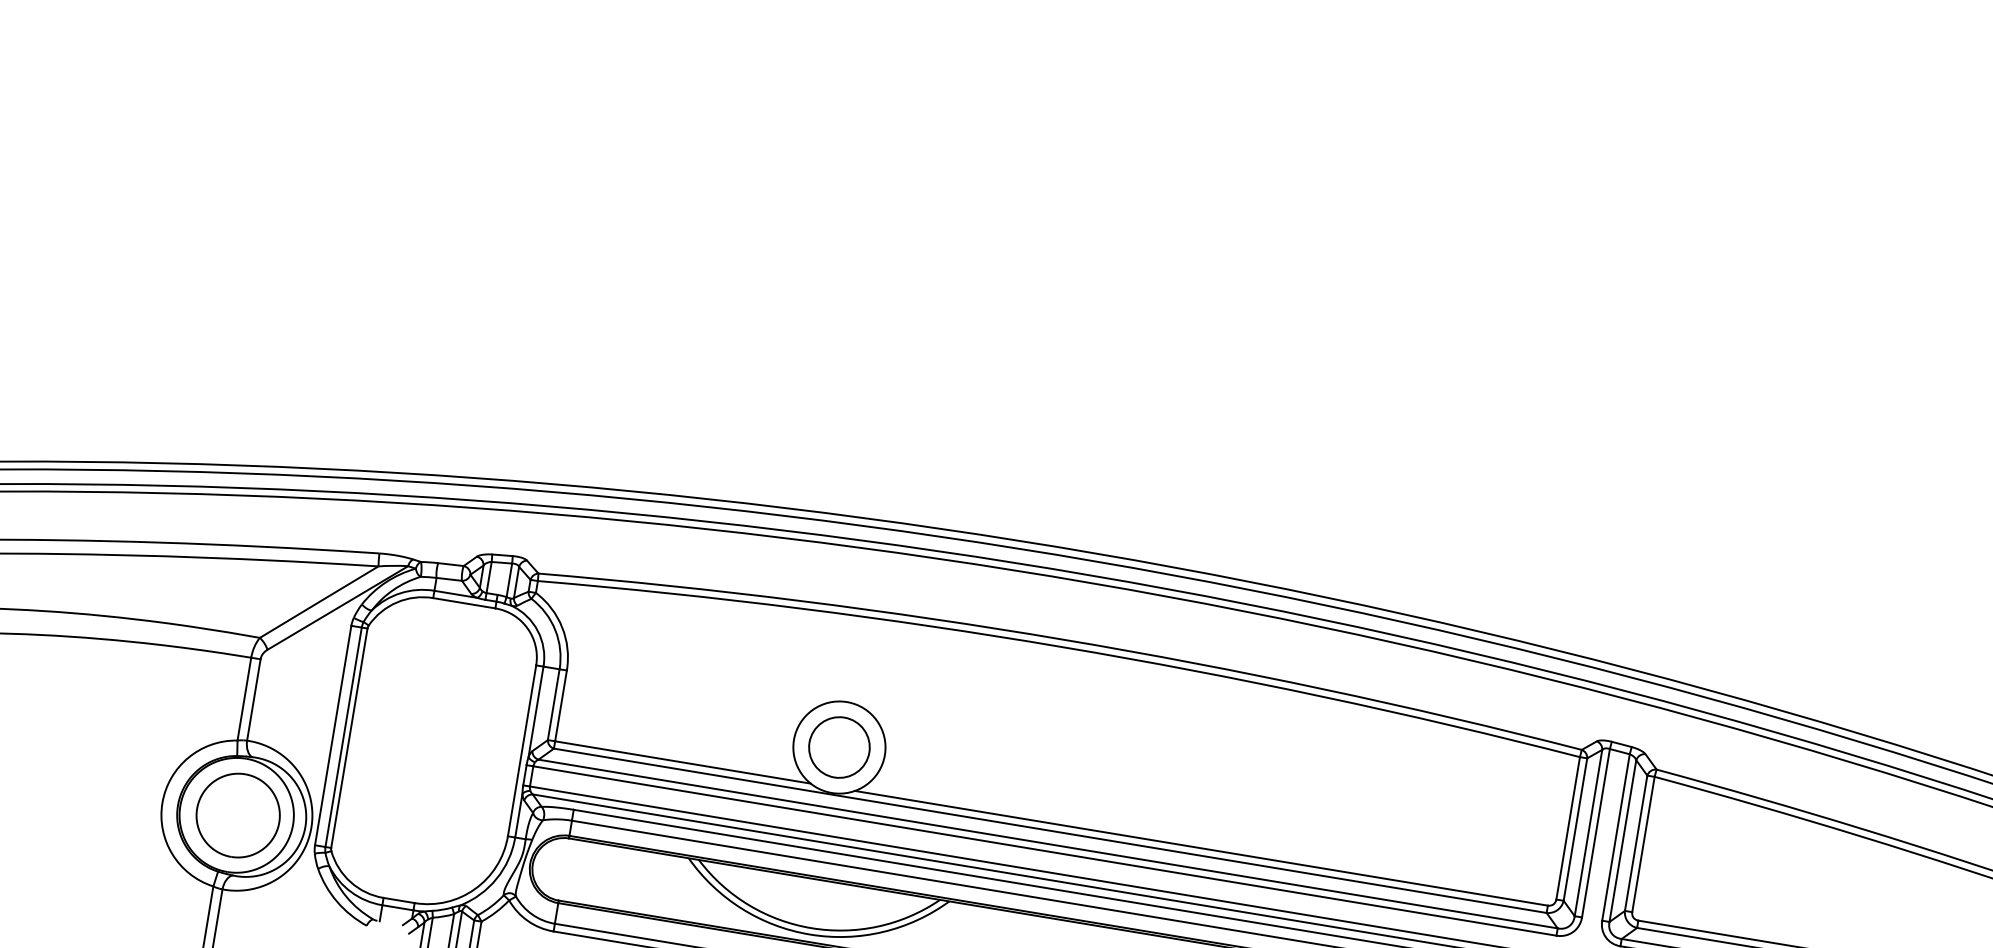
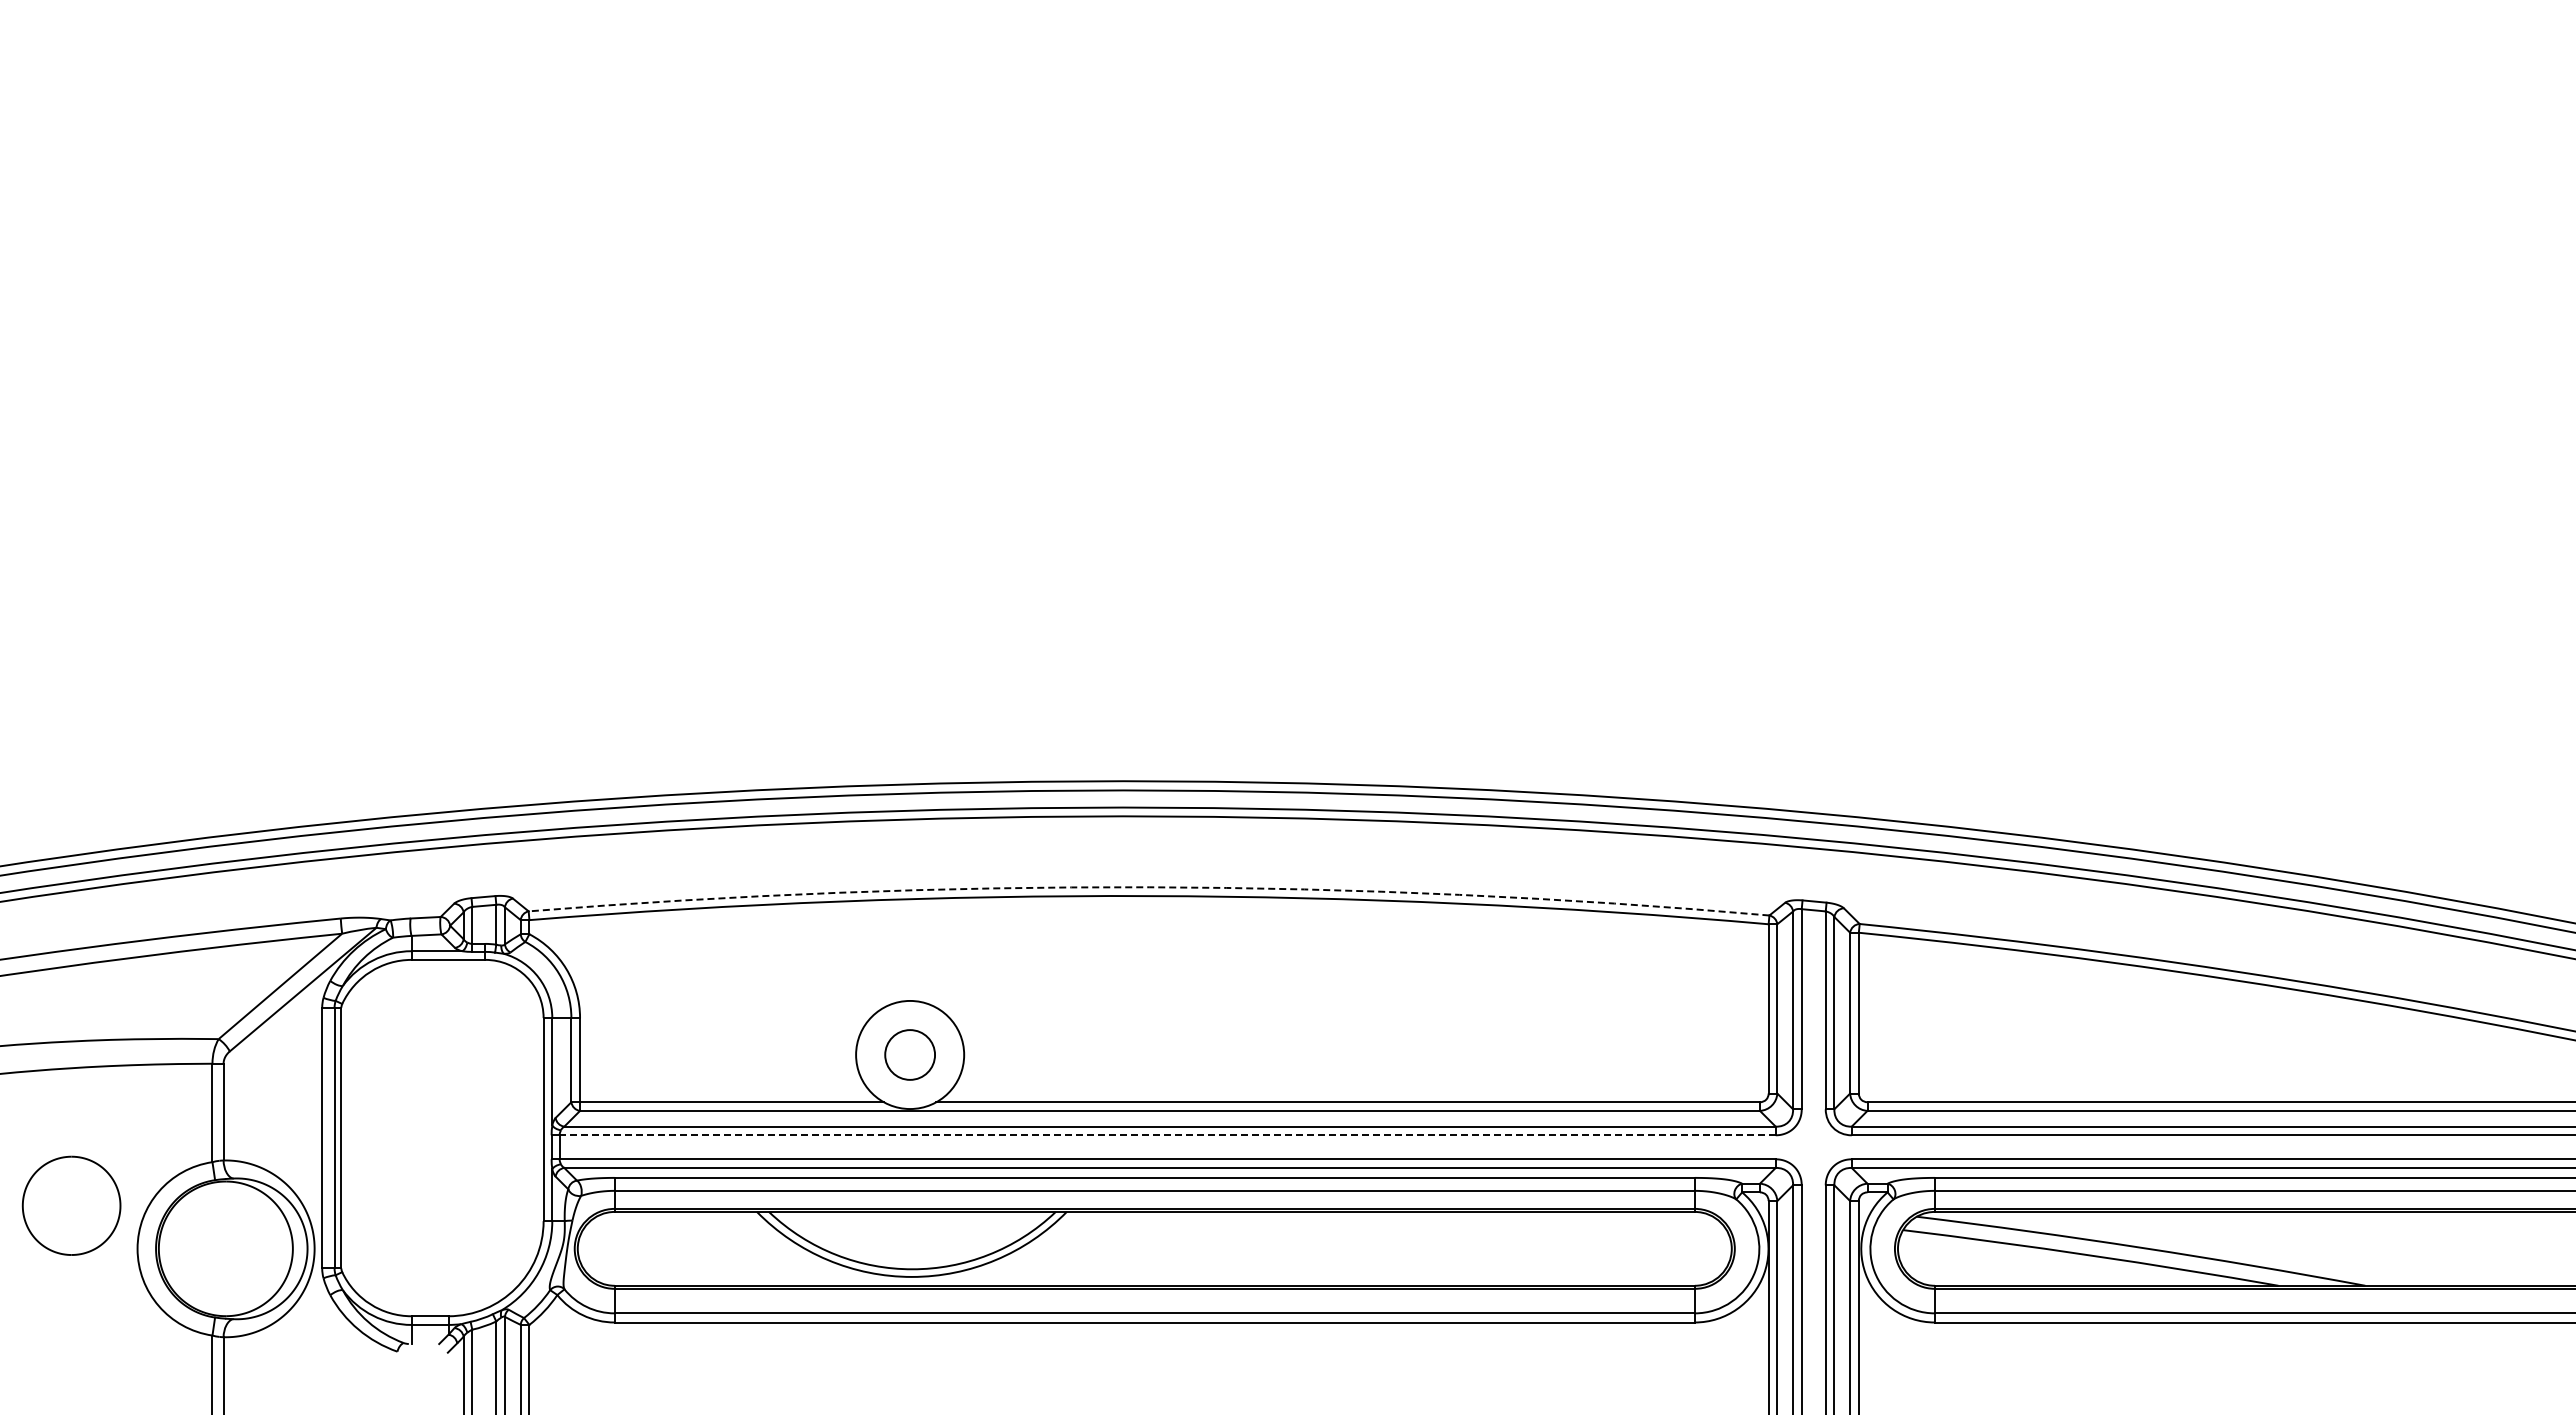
arc: (1064, 639) -> (1149, 887), solid -> dashed
circle: (838, 747) -> (909, 1054), size x0.7
part: (238, 815) -> (71, 1205), moved
line: (1044, 851) -> (1167, 1135), solid -> dashed

